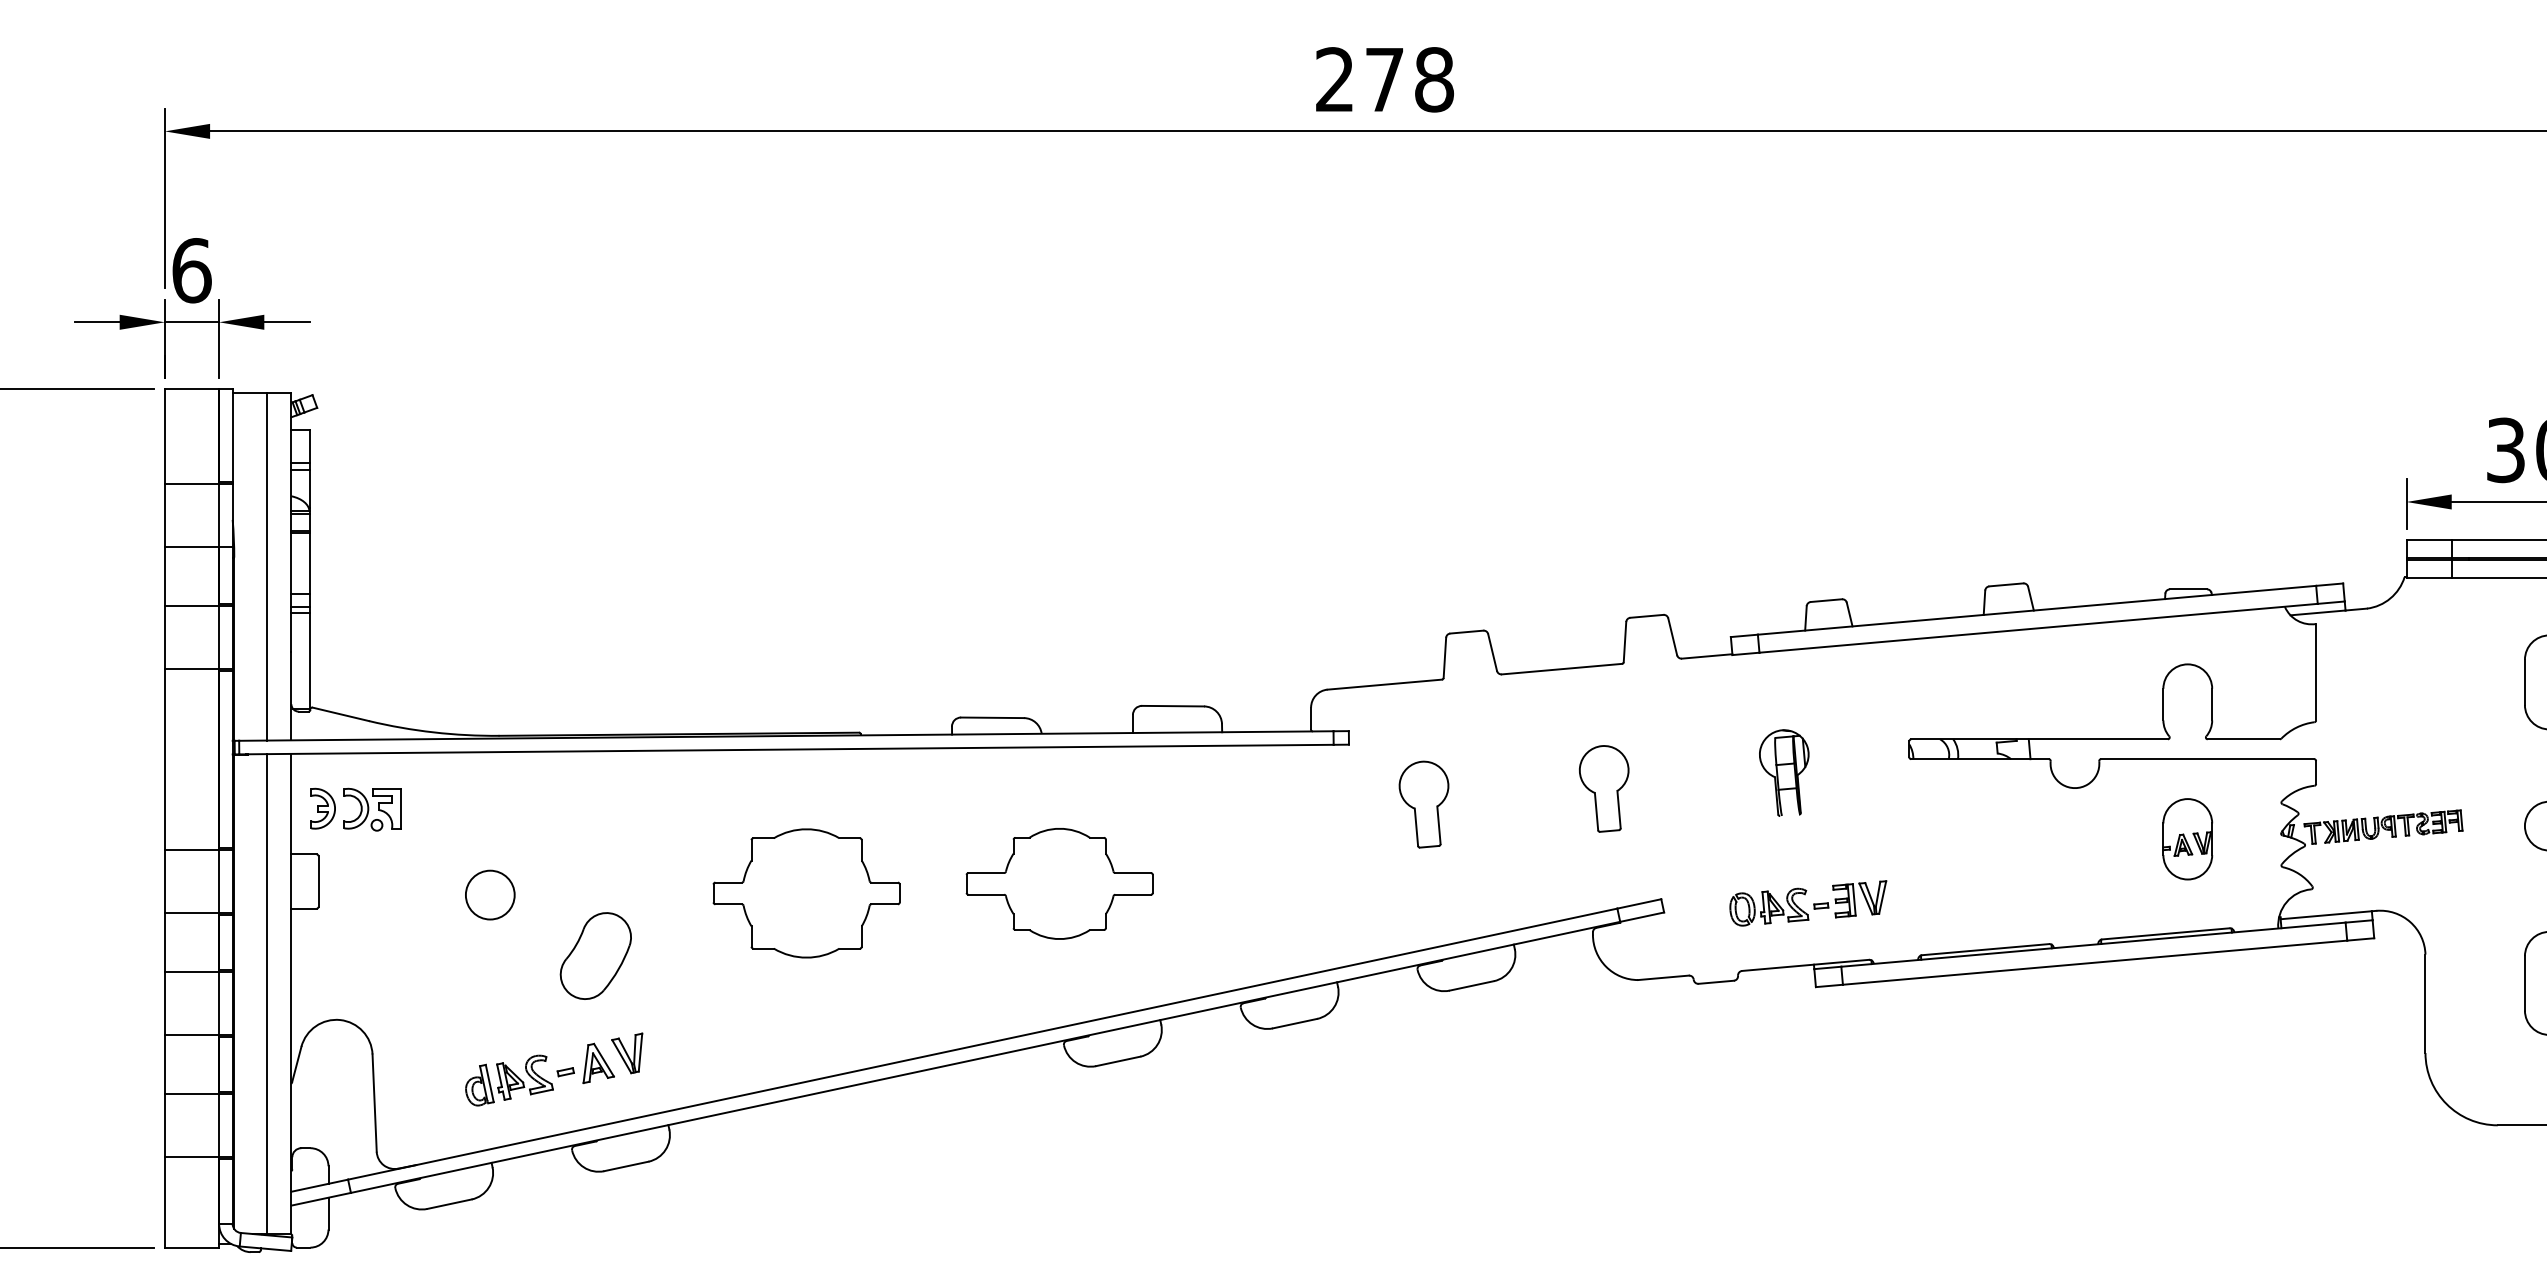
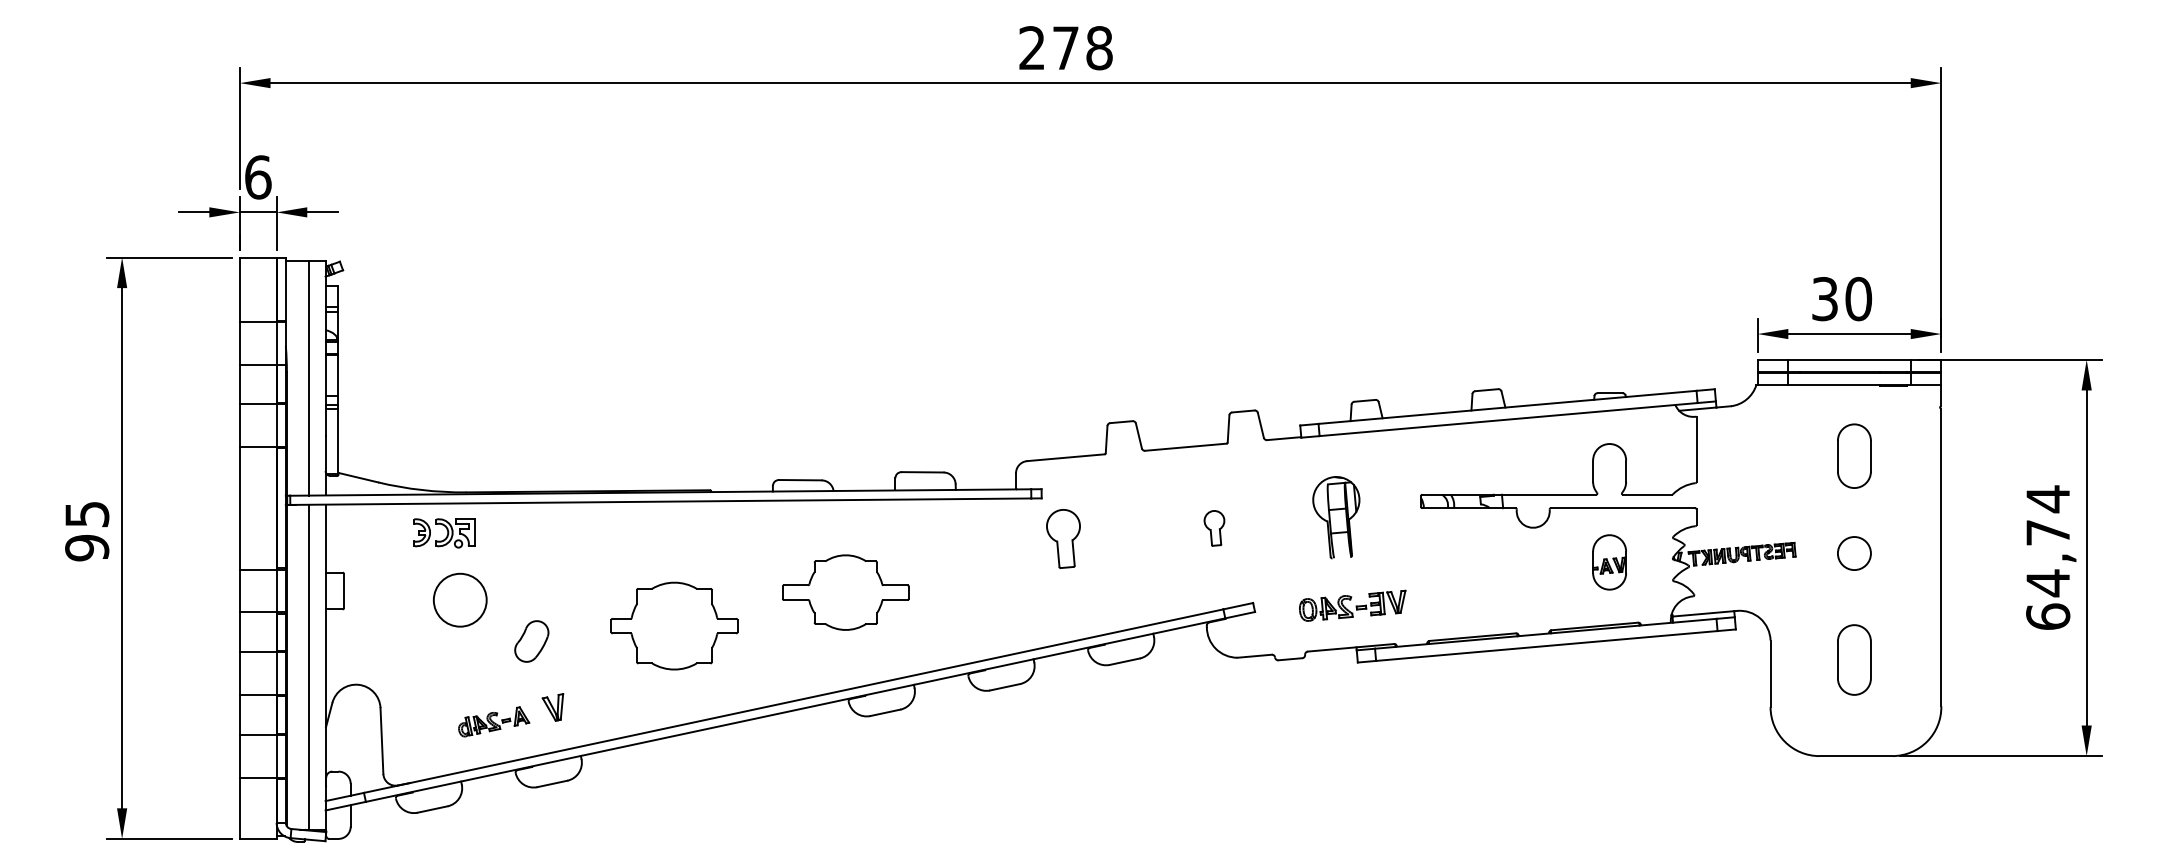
part: (1784, 772) -> (1336, 517), size x1.4
part: (1604, 789) -> (1214, 528), size x0.6
part: (1424, 803) -> (1063, 538), moved
part: (356, 809) -> (444, 533), moved
part: (806, 892) -> (674, 625), moved
circle: (489, 894) -> (459, 599), size x1.6
part: (595, 956) -> (531, 641), size x0.7
part: (540, 1074) -> (494, 721), size x0.7

